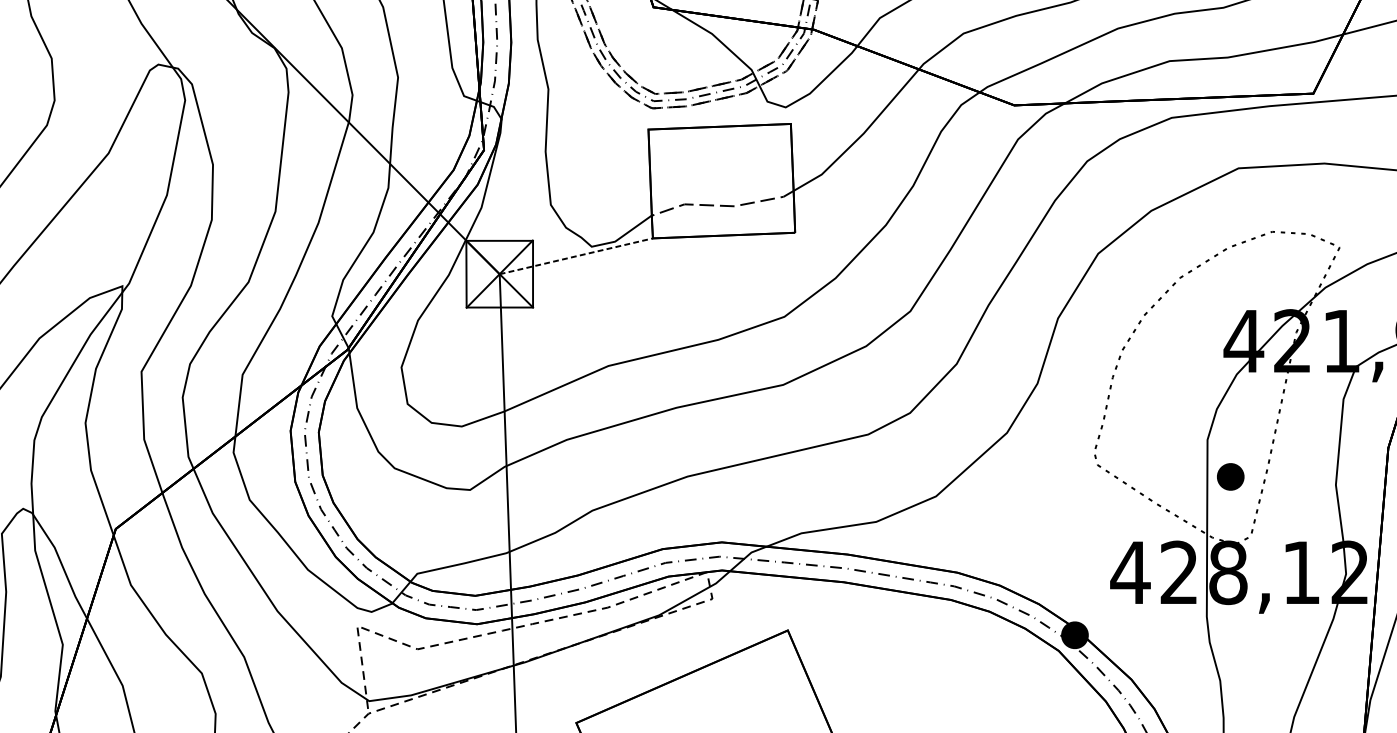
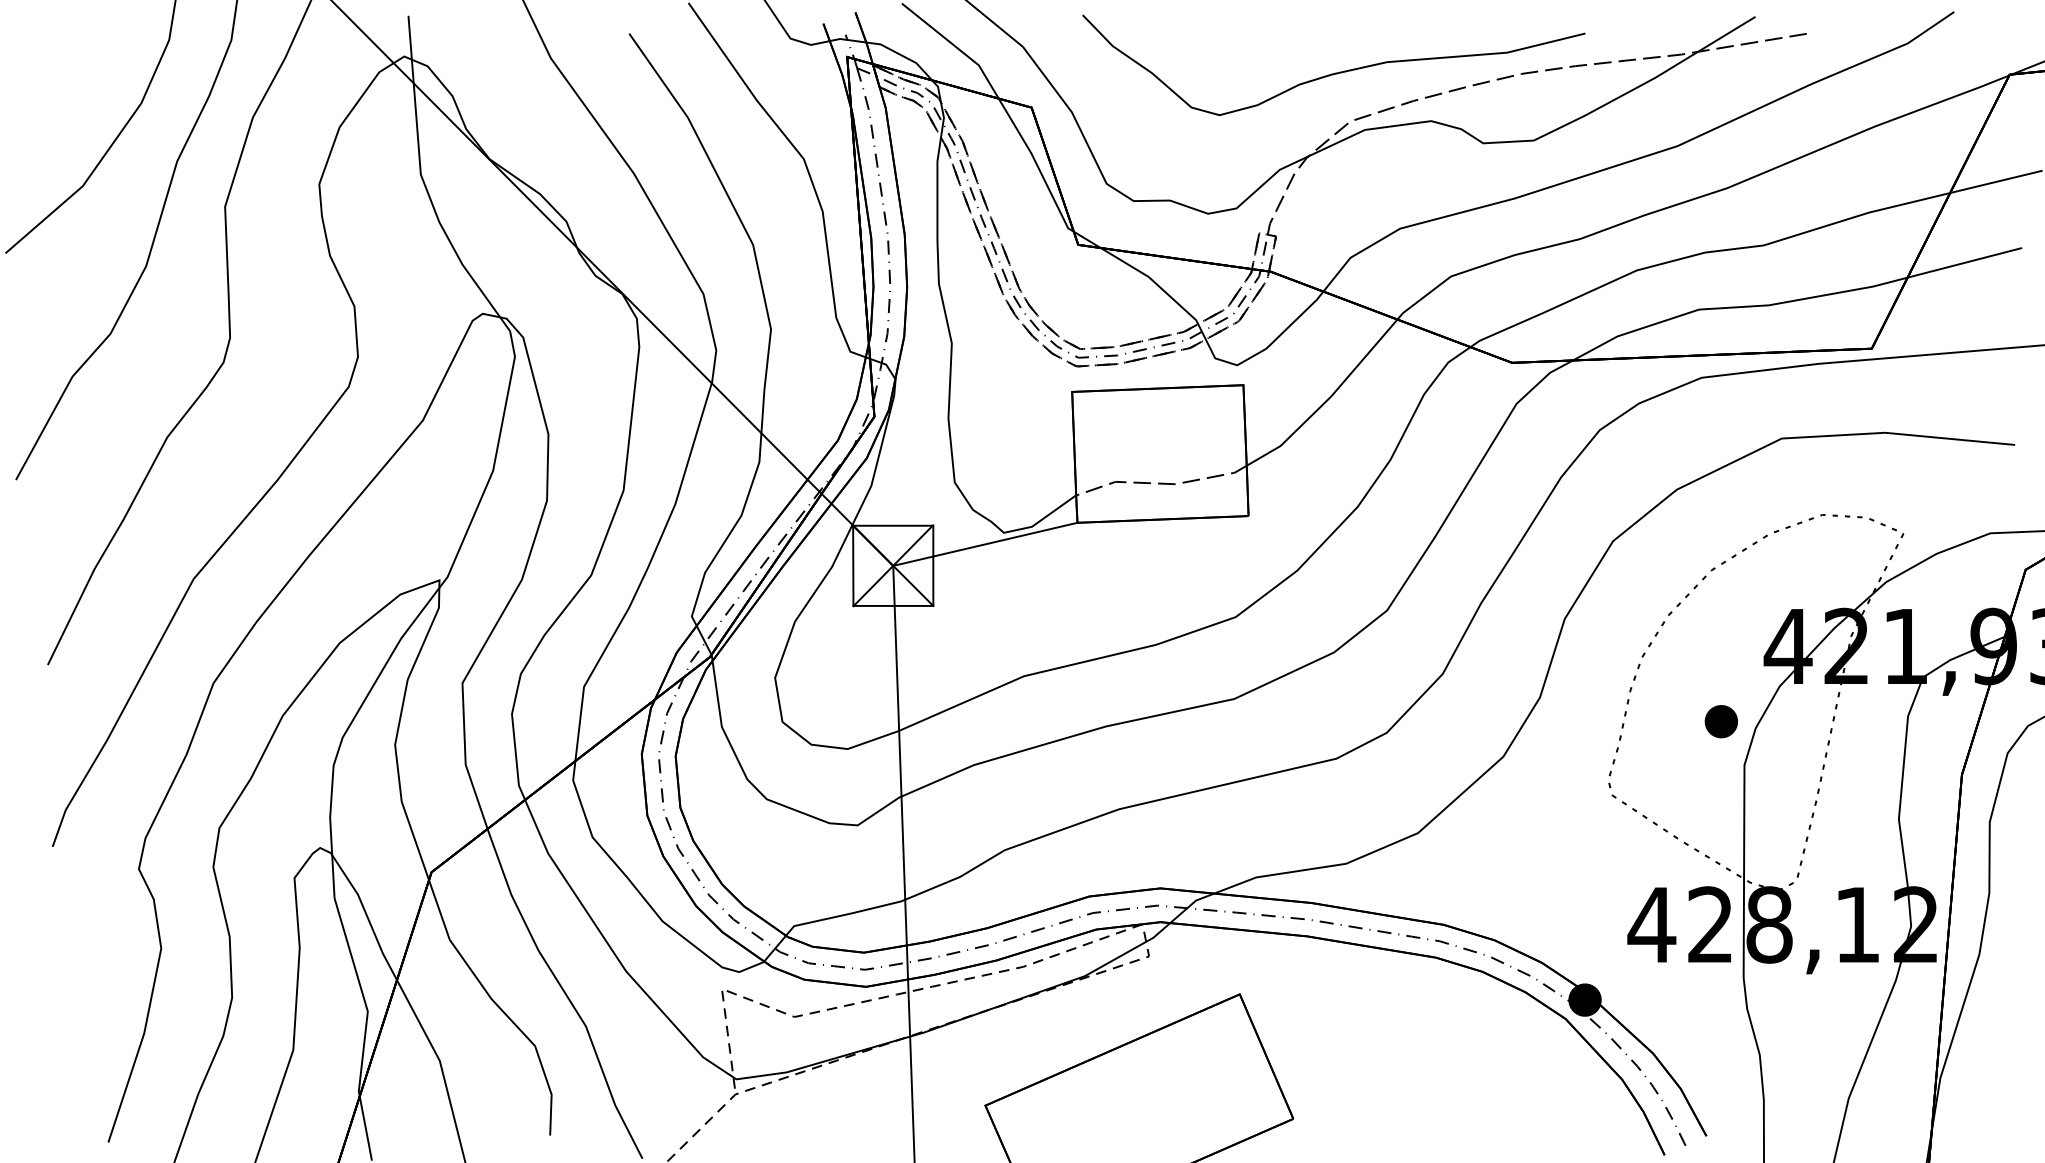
line: (576, 256) -> (985, 544), dashed -> solid
part: (1229, 476) -> (1720, 721), moved

